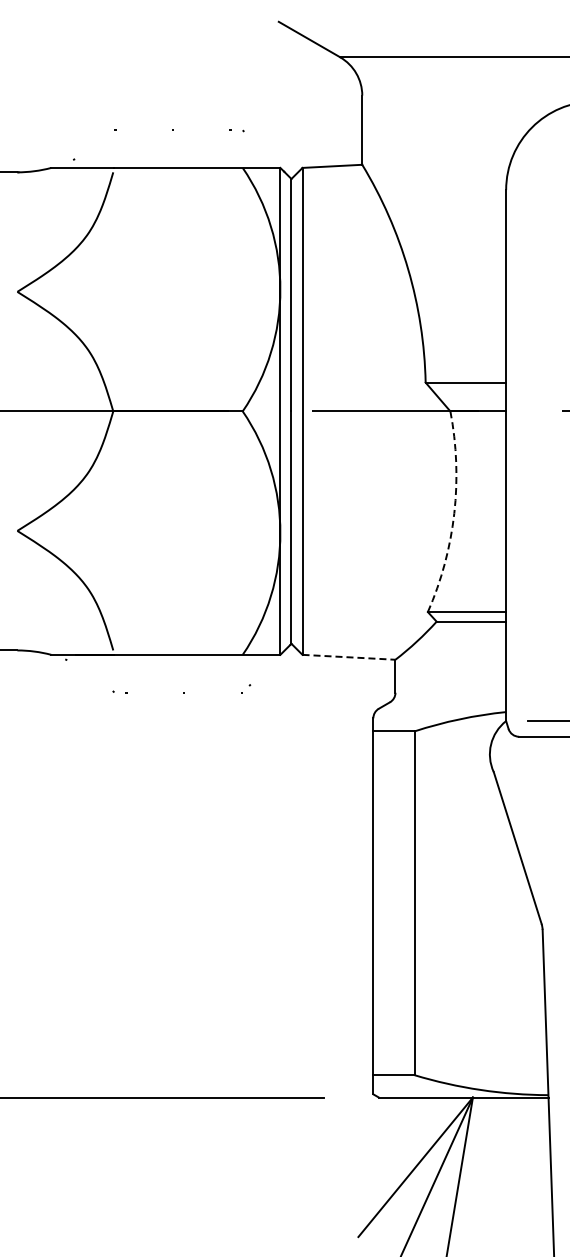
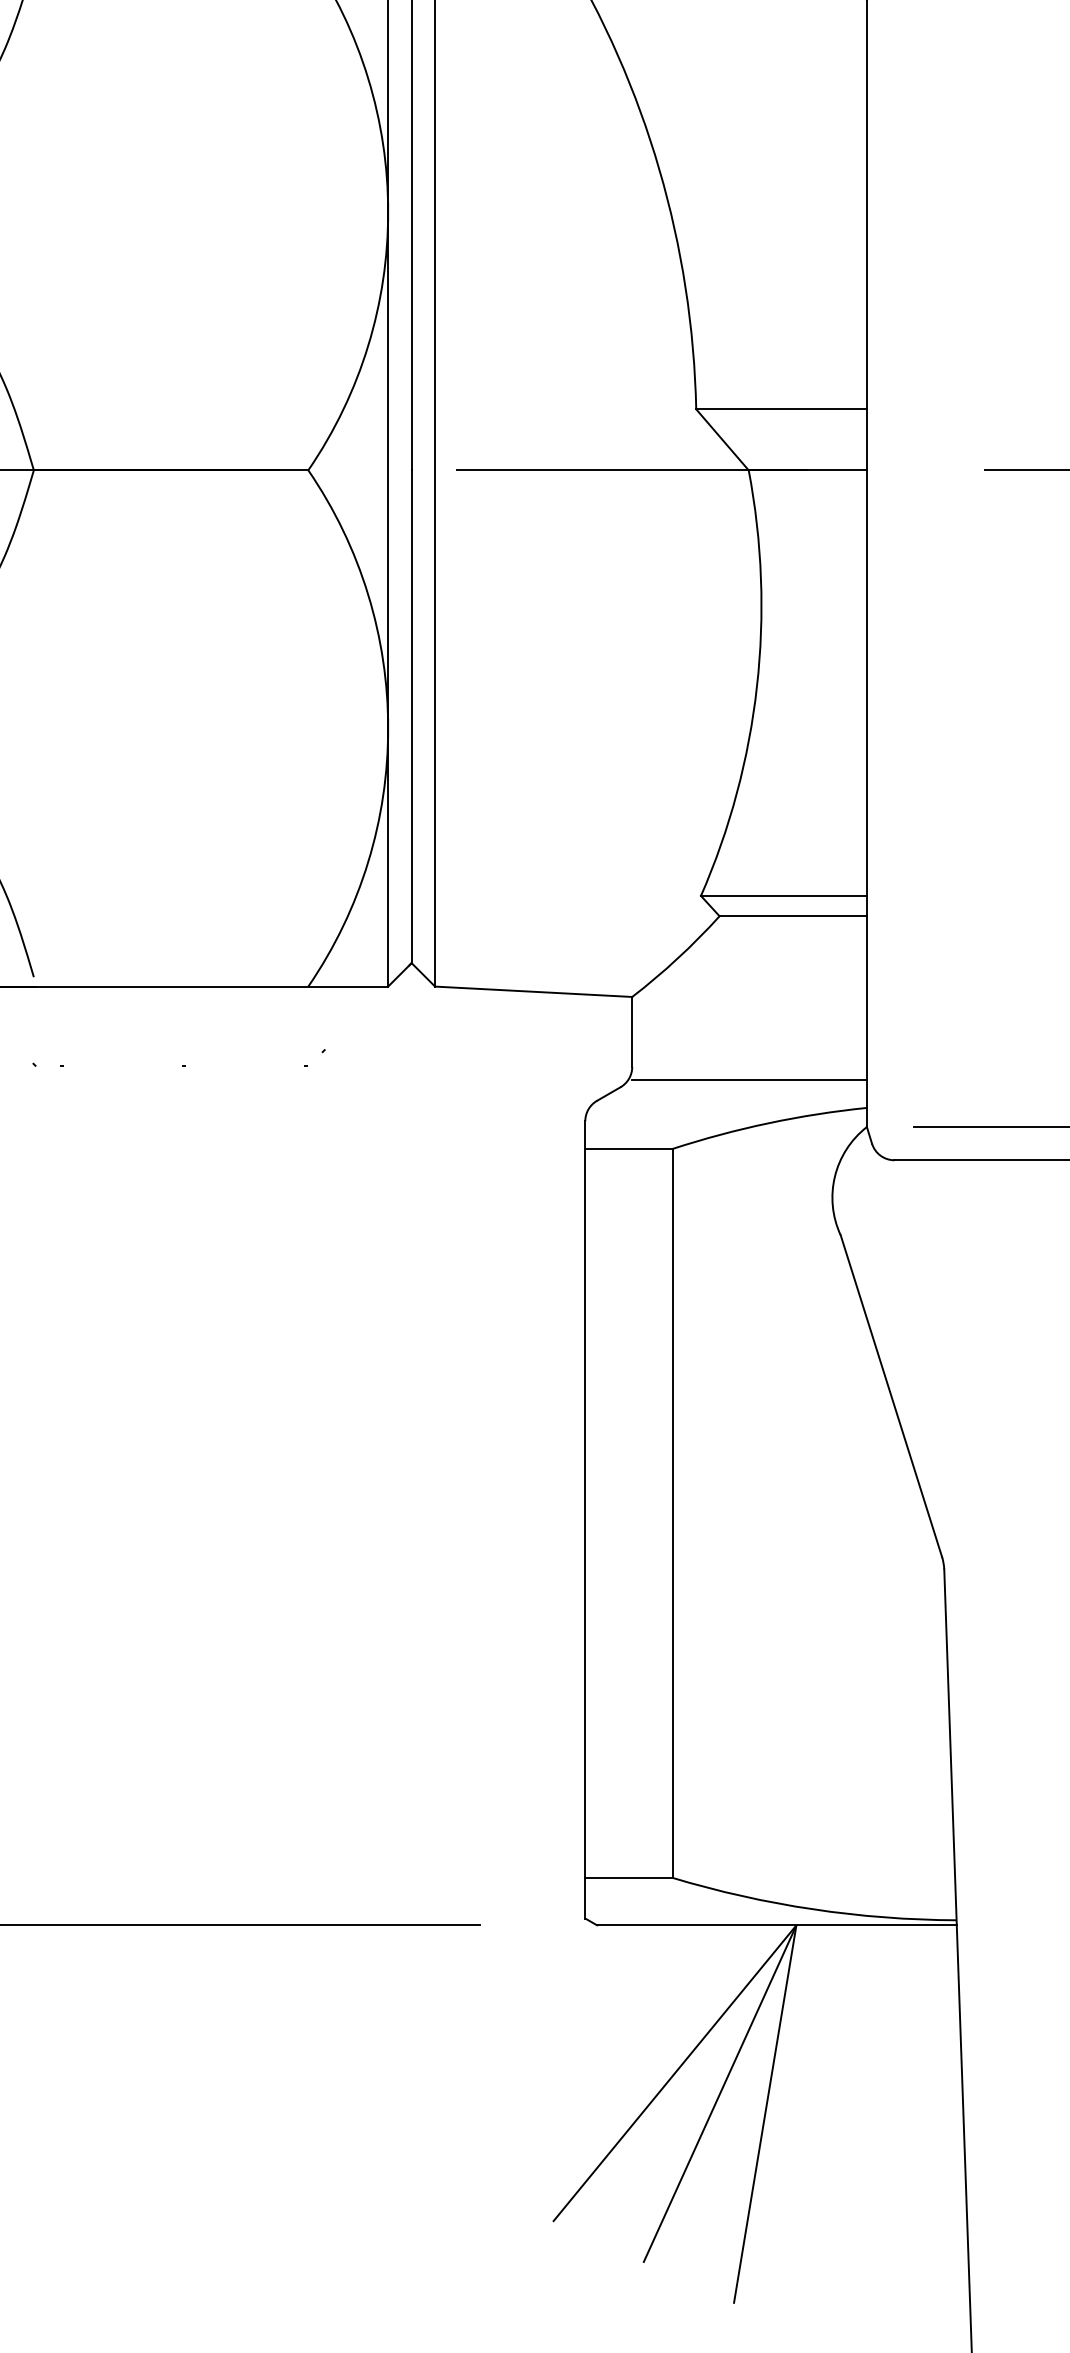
arc: (454, 513) -> (757, 686), dashed -> solid
line: (349, 657) -> (534, 992), dashed -> solid
line: (450, 699) -> (748, 1081), added

